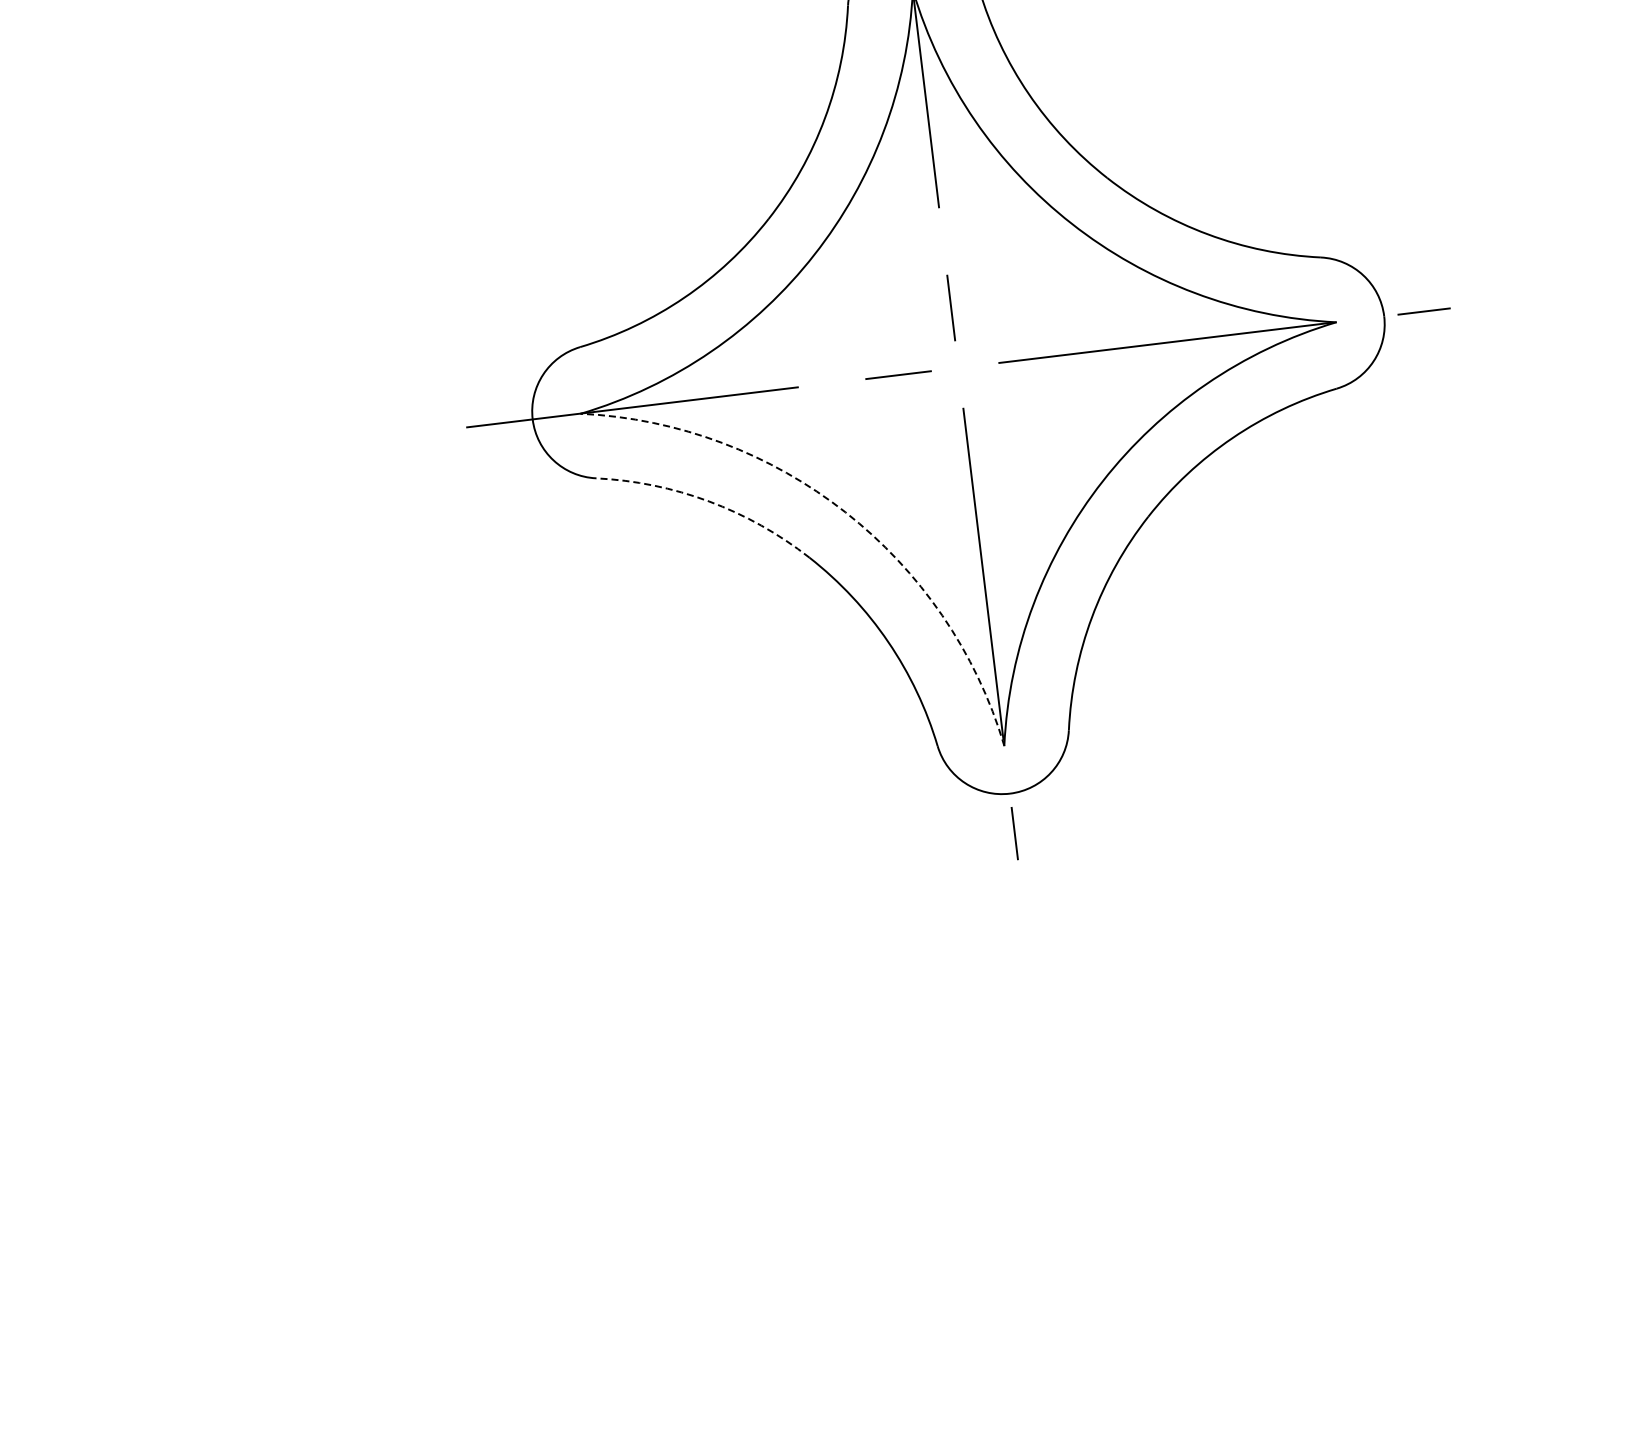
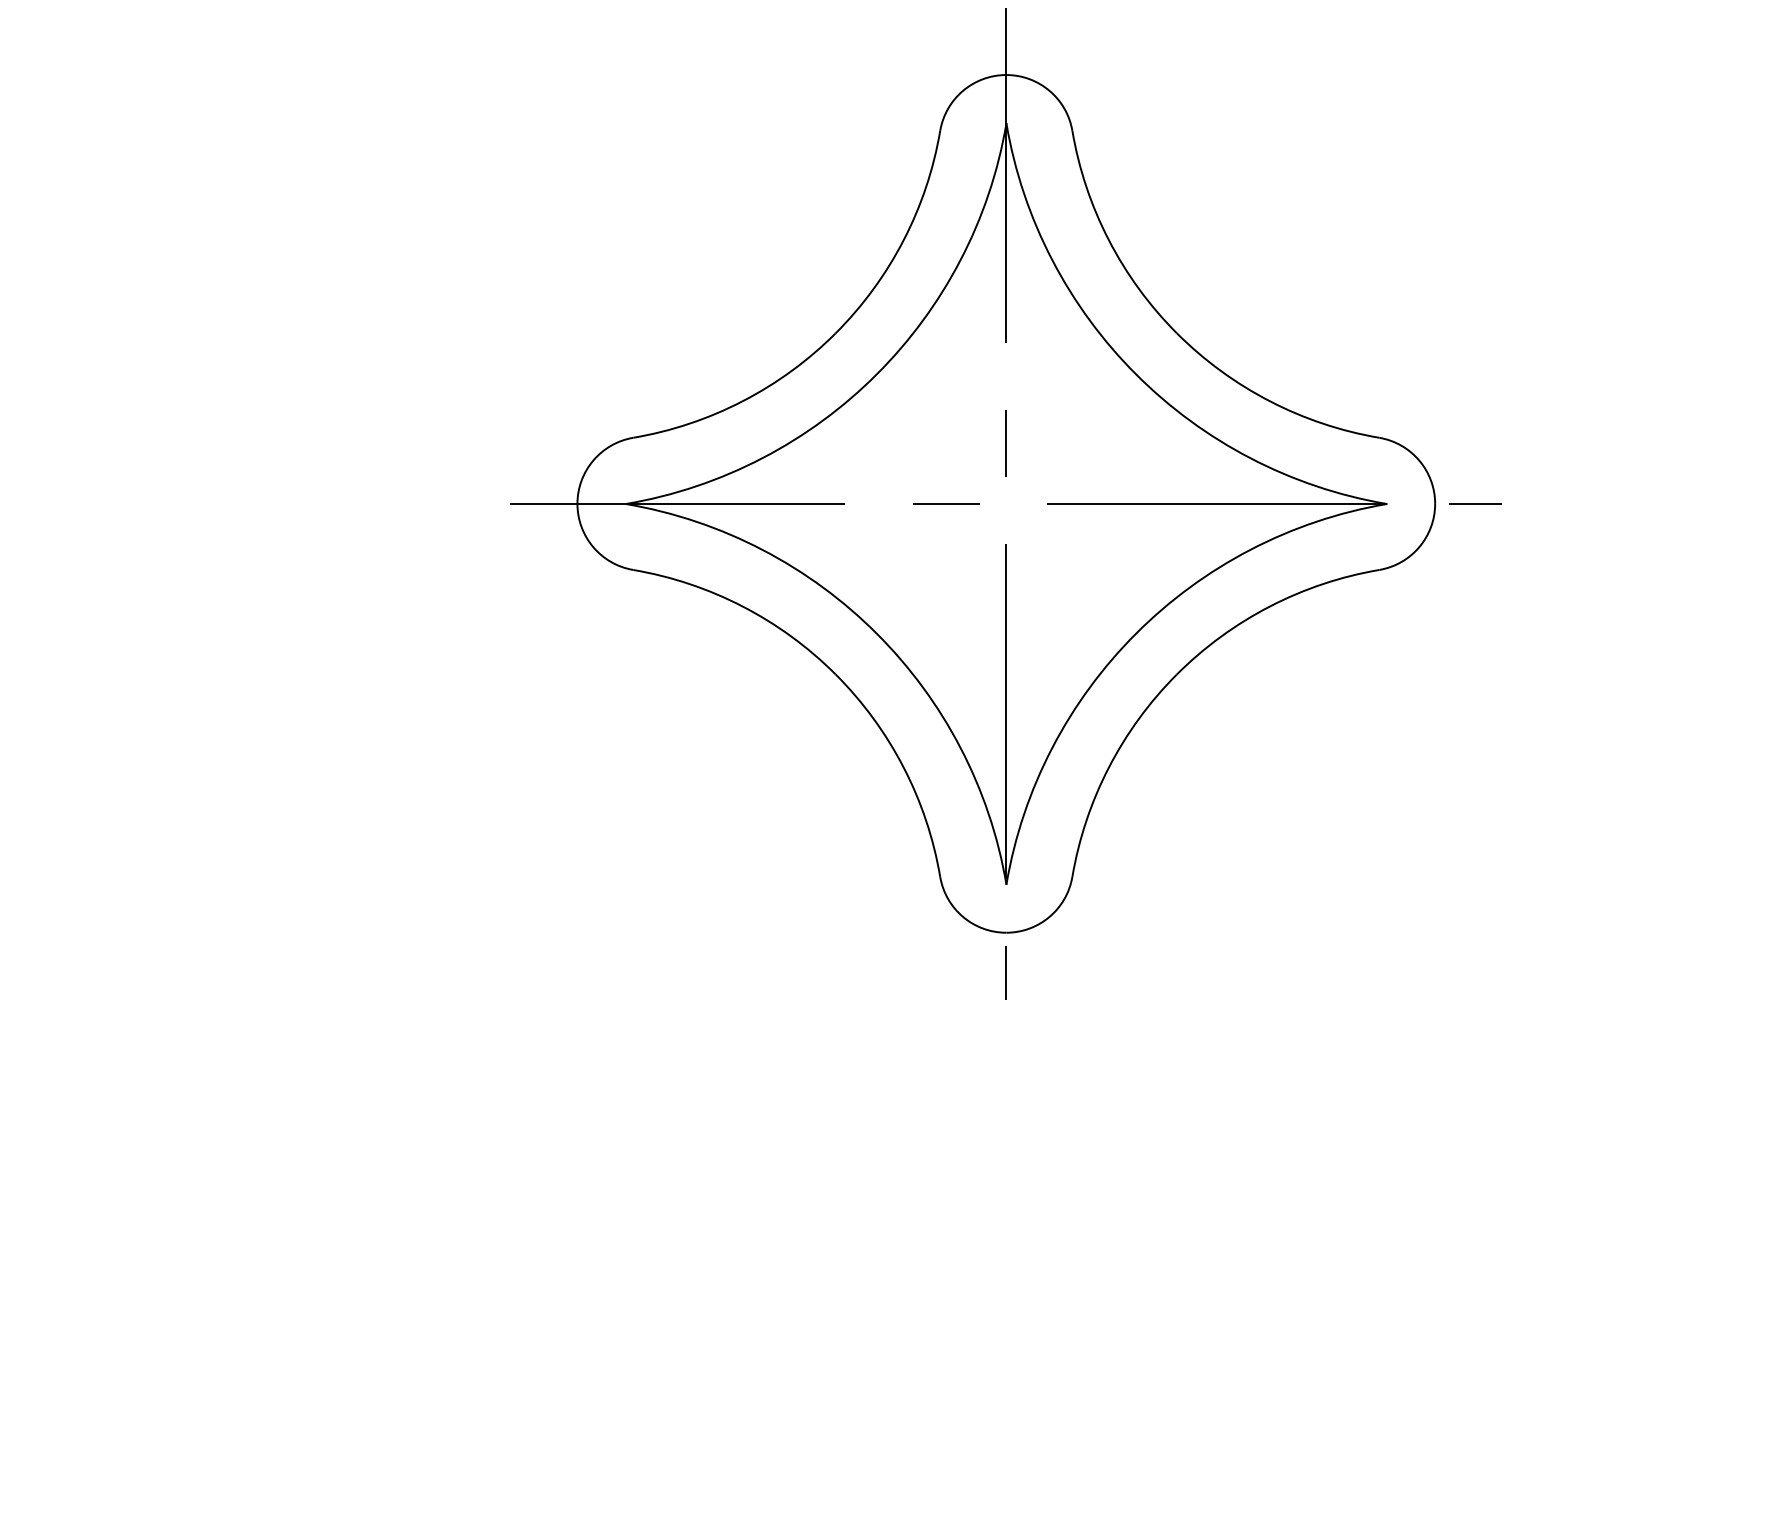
arc: (708, 501) -> (742, 606), dashed -> solid
arc: (845, 512) -> (876, 633), dashed -> solid

